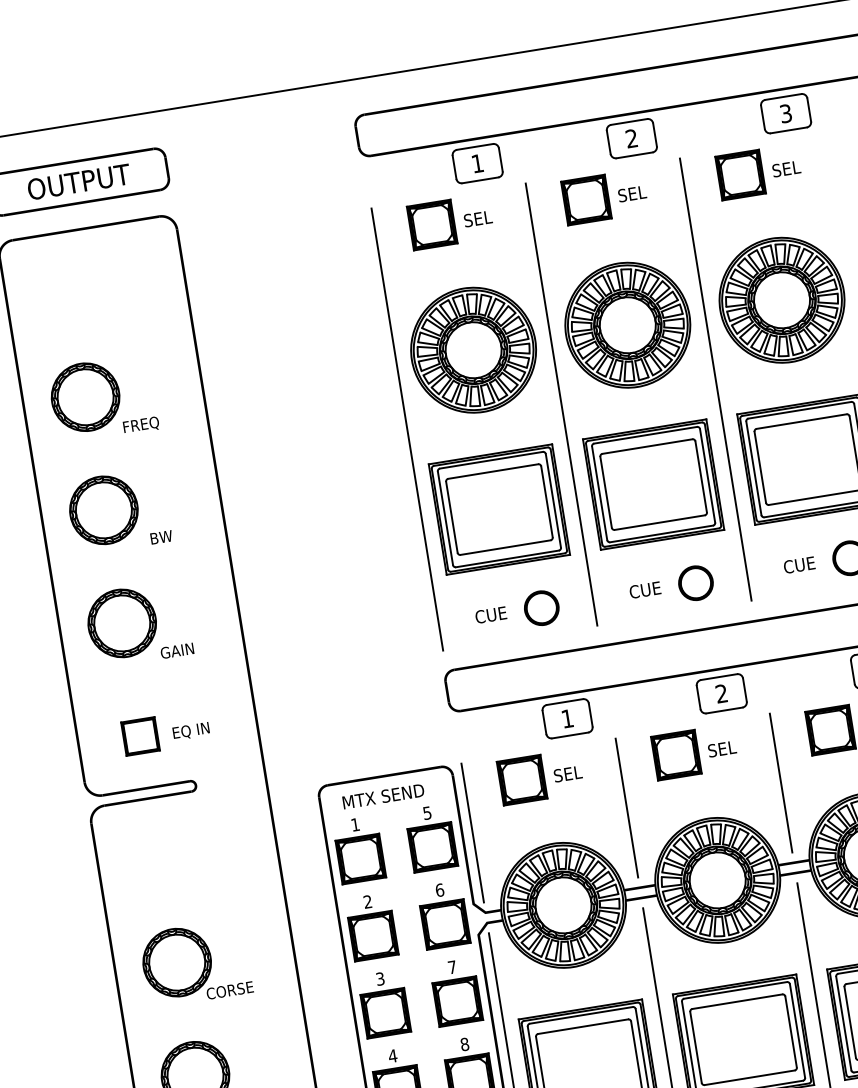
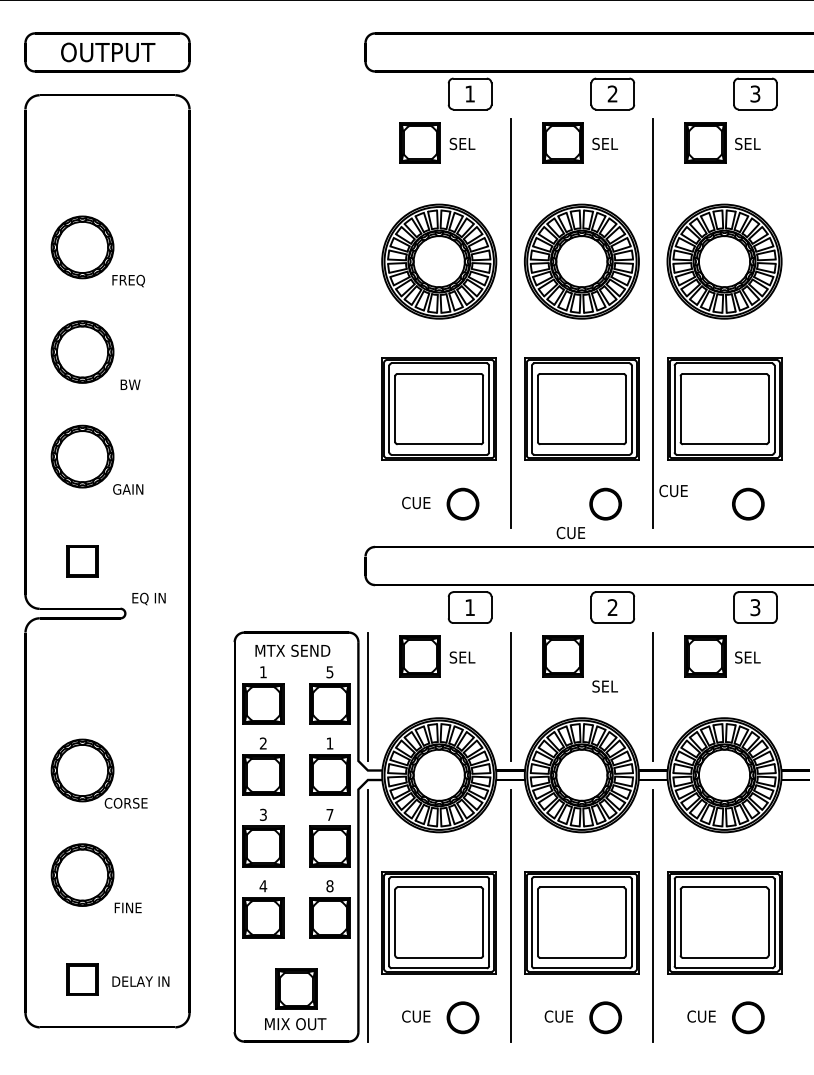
line: (406, 429) -> (367, 323), removed
text: (799, 565) -> (673, 491), moved
text: (644, 590) -> (570, 533), moved
text: (190, 730) -> (148, 598), moved
text: (721, 749) -> (604, 686), moved
text: (439, 890) -> (329, 743), 6 -> 1

